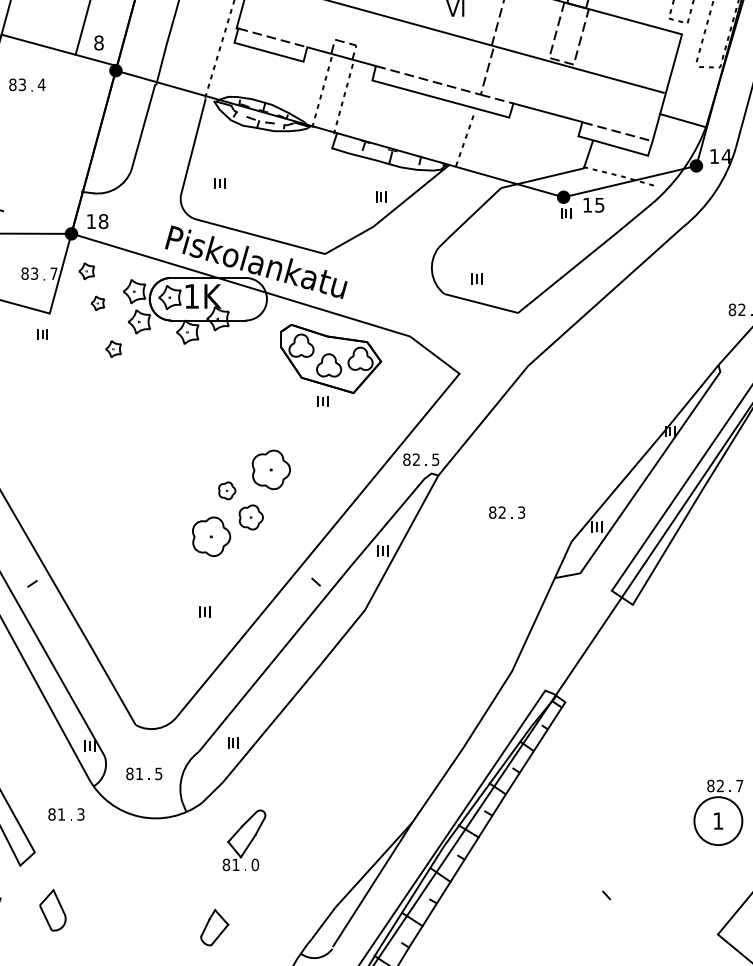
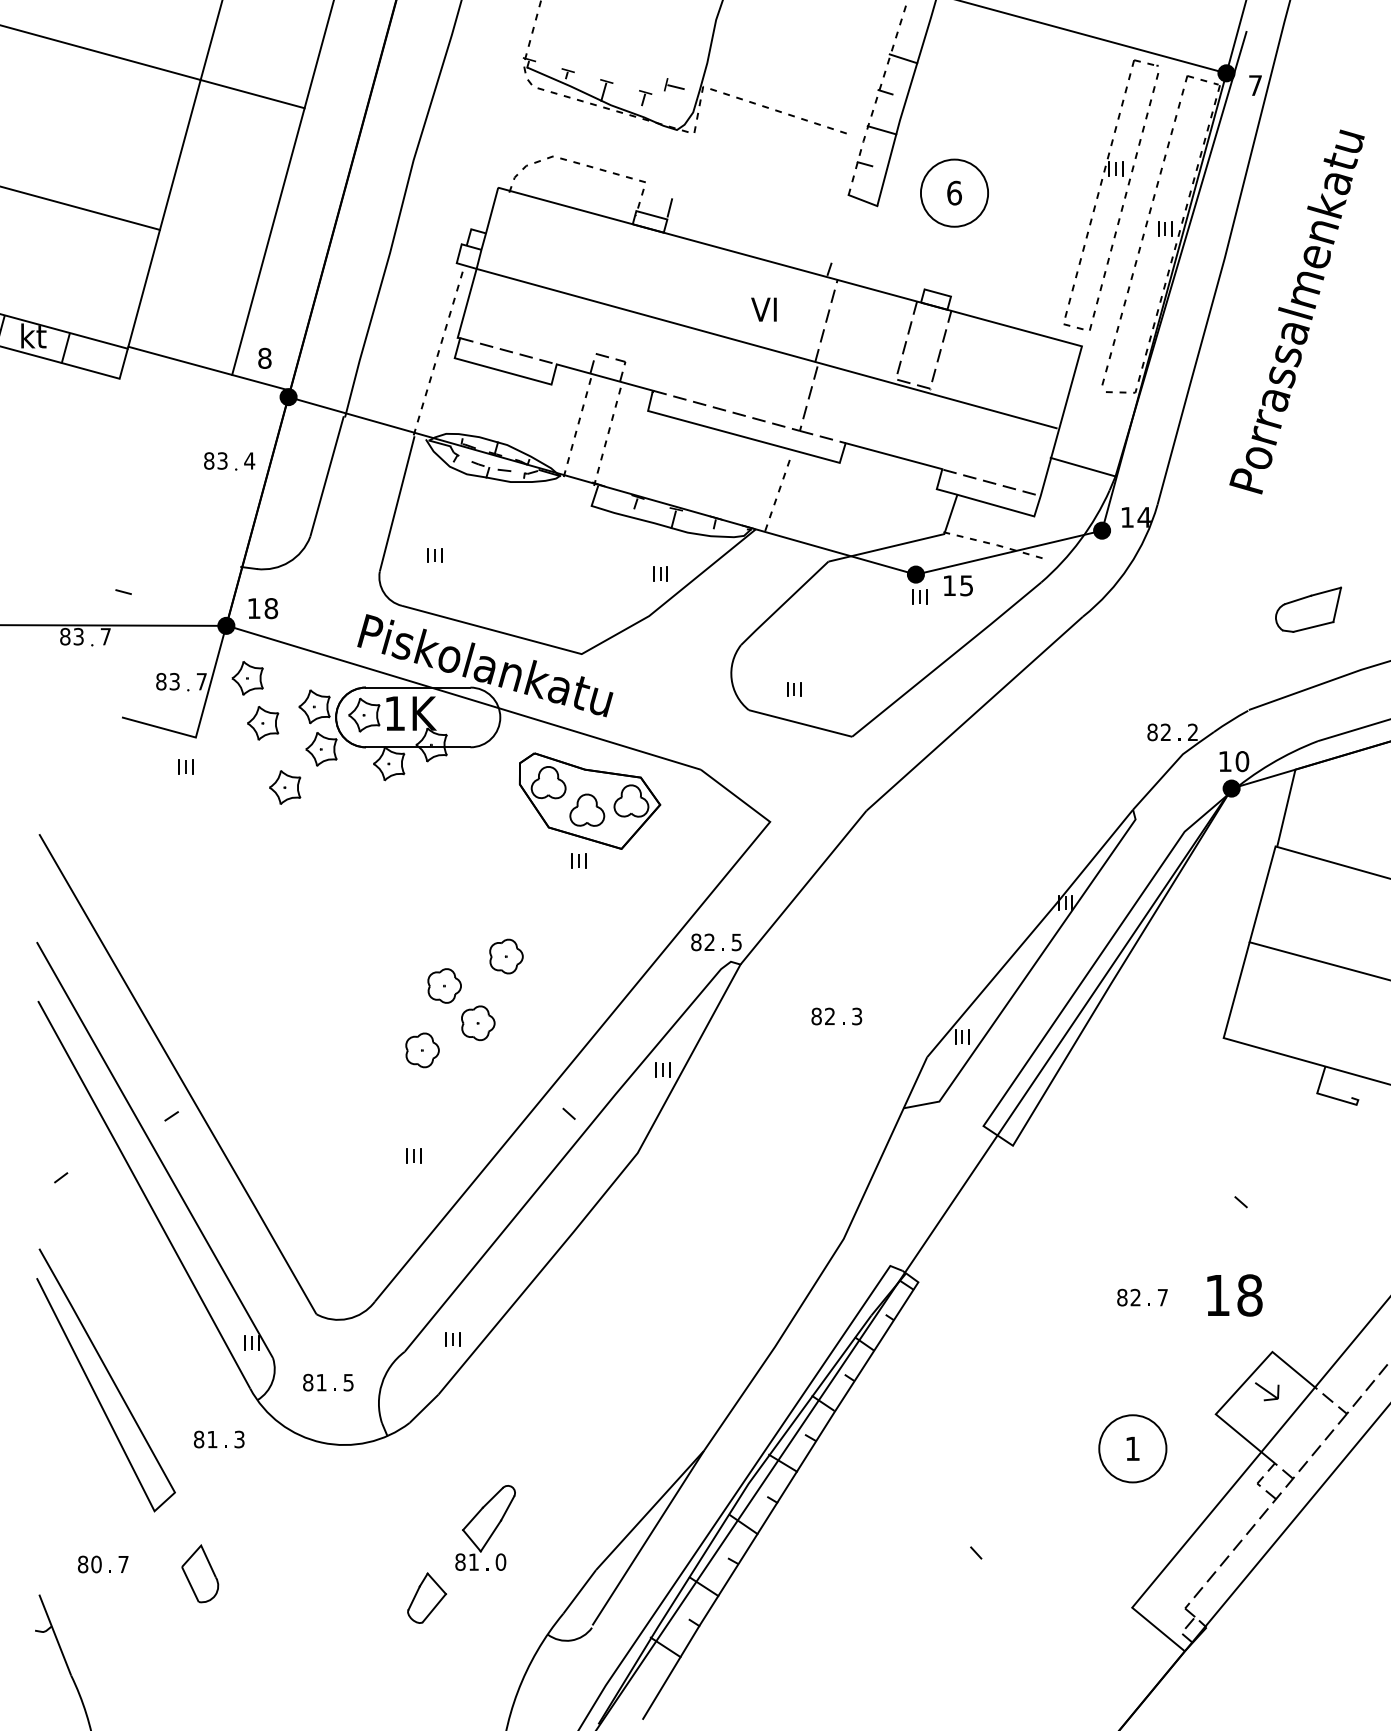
text: (27, 85) -> (229, 461), moved
part: (86, 271) -> (247, 678), size x1.43
part: (98, 303) -> (263, 723), size x1.67
part: (113, 349) -> (285, 787), size x1.43
part: (271, 469) -> (506, 956), size x0.62
part: (227, 490) -> (444, 985), size x1.43
part: (211, 536) -> (422, 1050), size x0.62
text: (725, 785) -> (1142, 1297), moved
part: (244, 840) -> (485, 1527), moved

